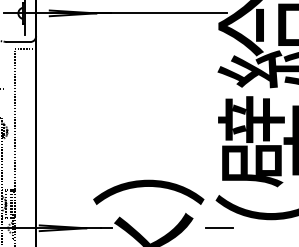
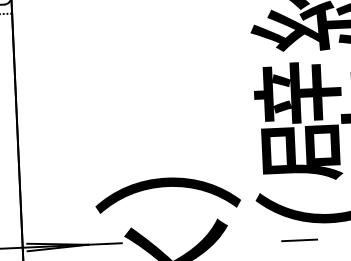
line: (219, 227) -> (299, 239), moved

